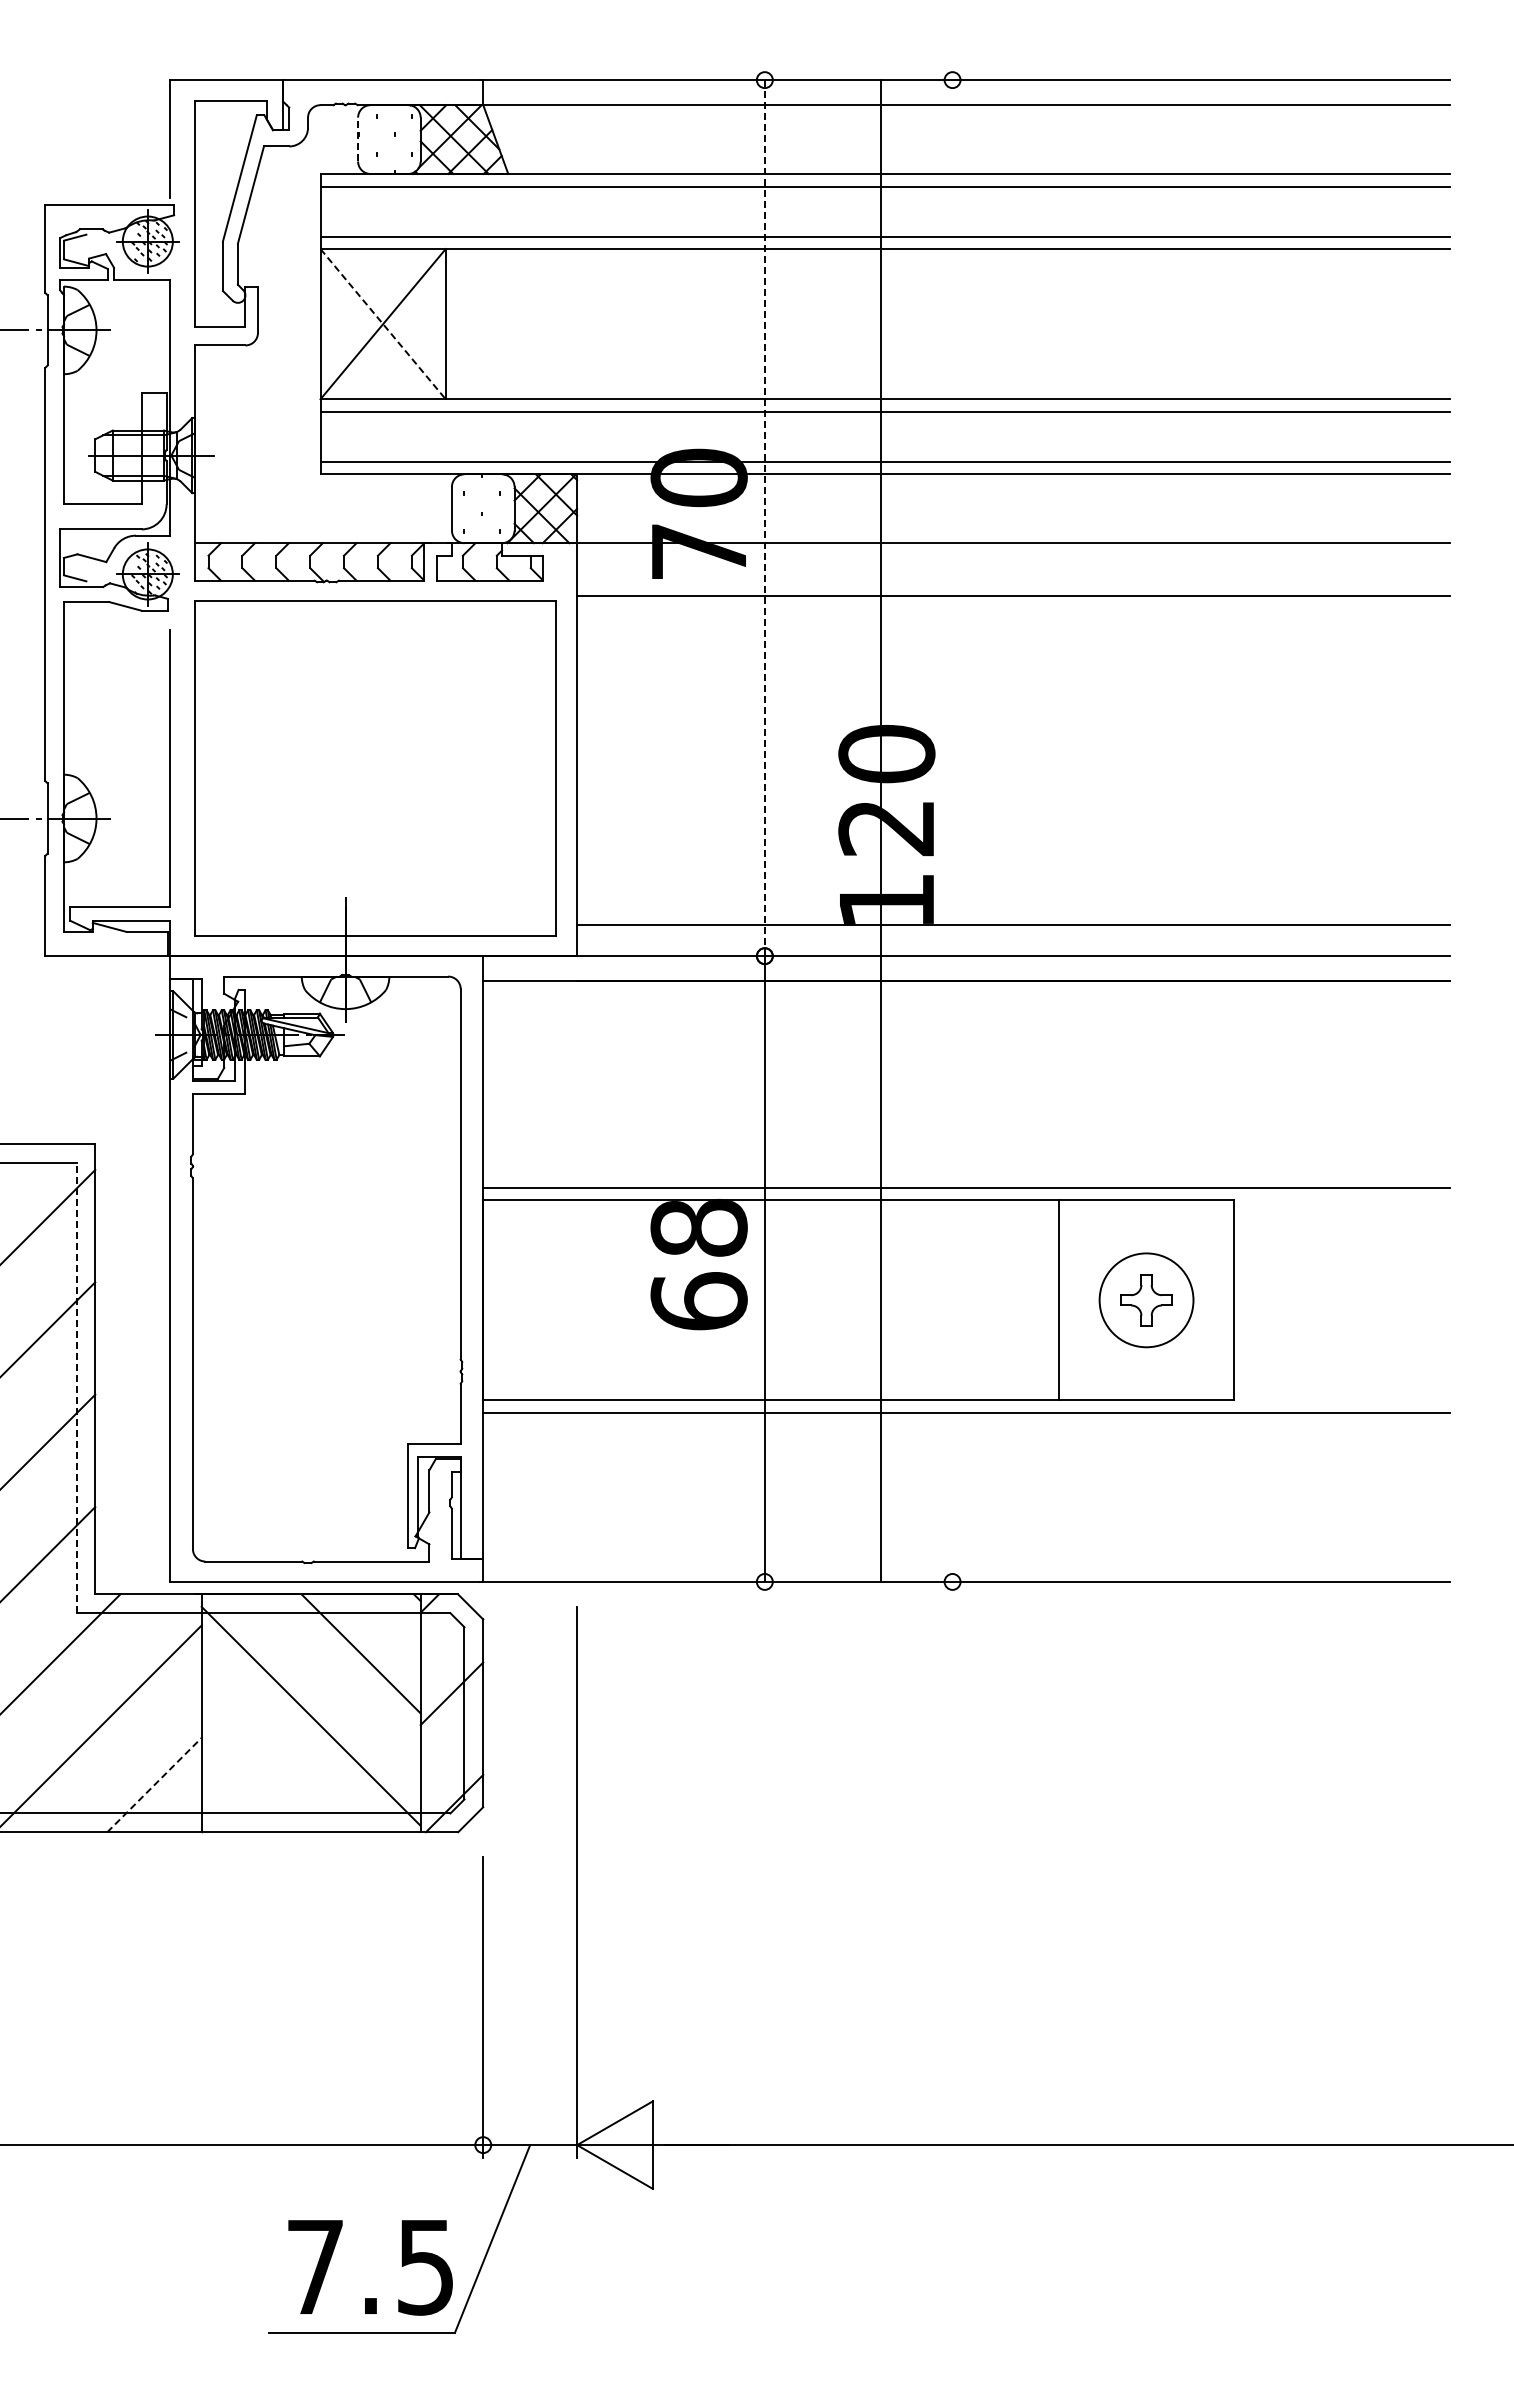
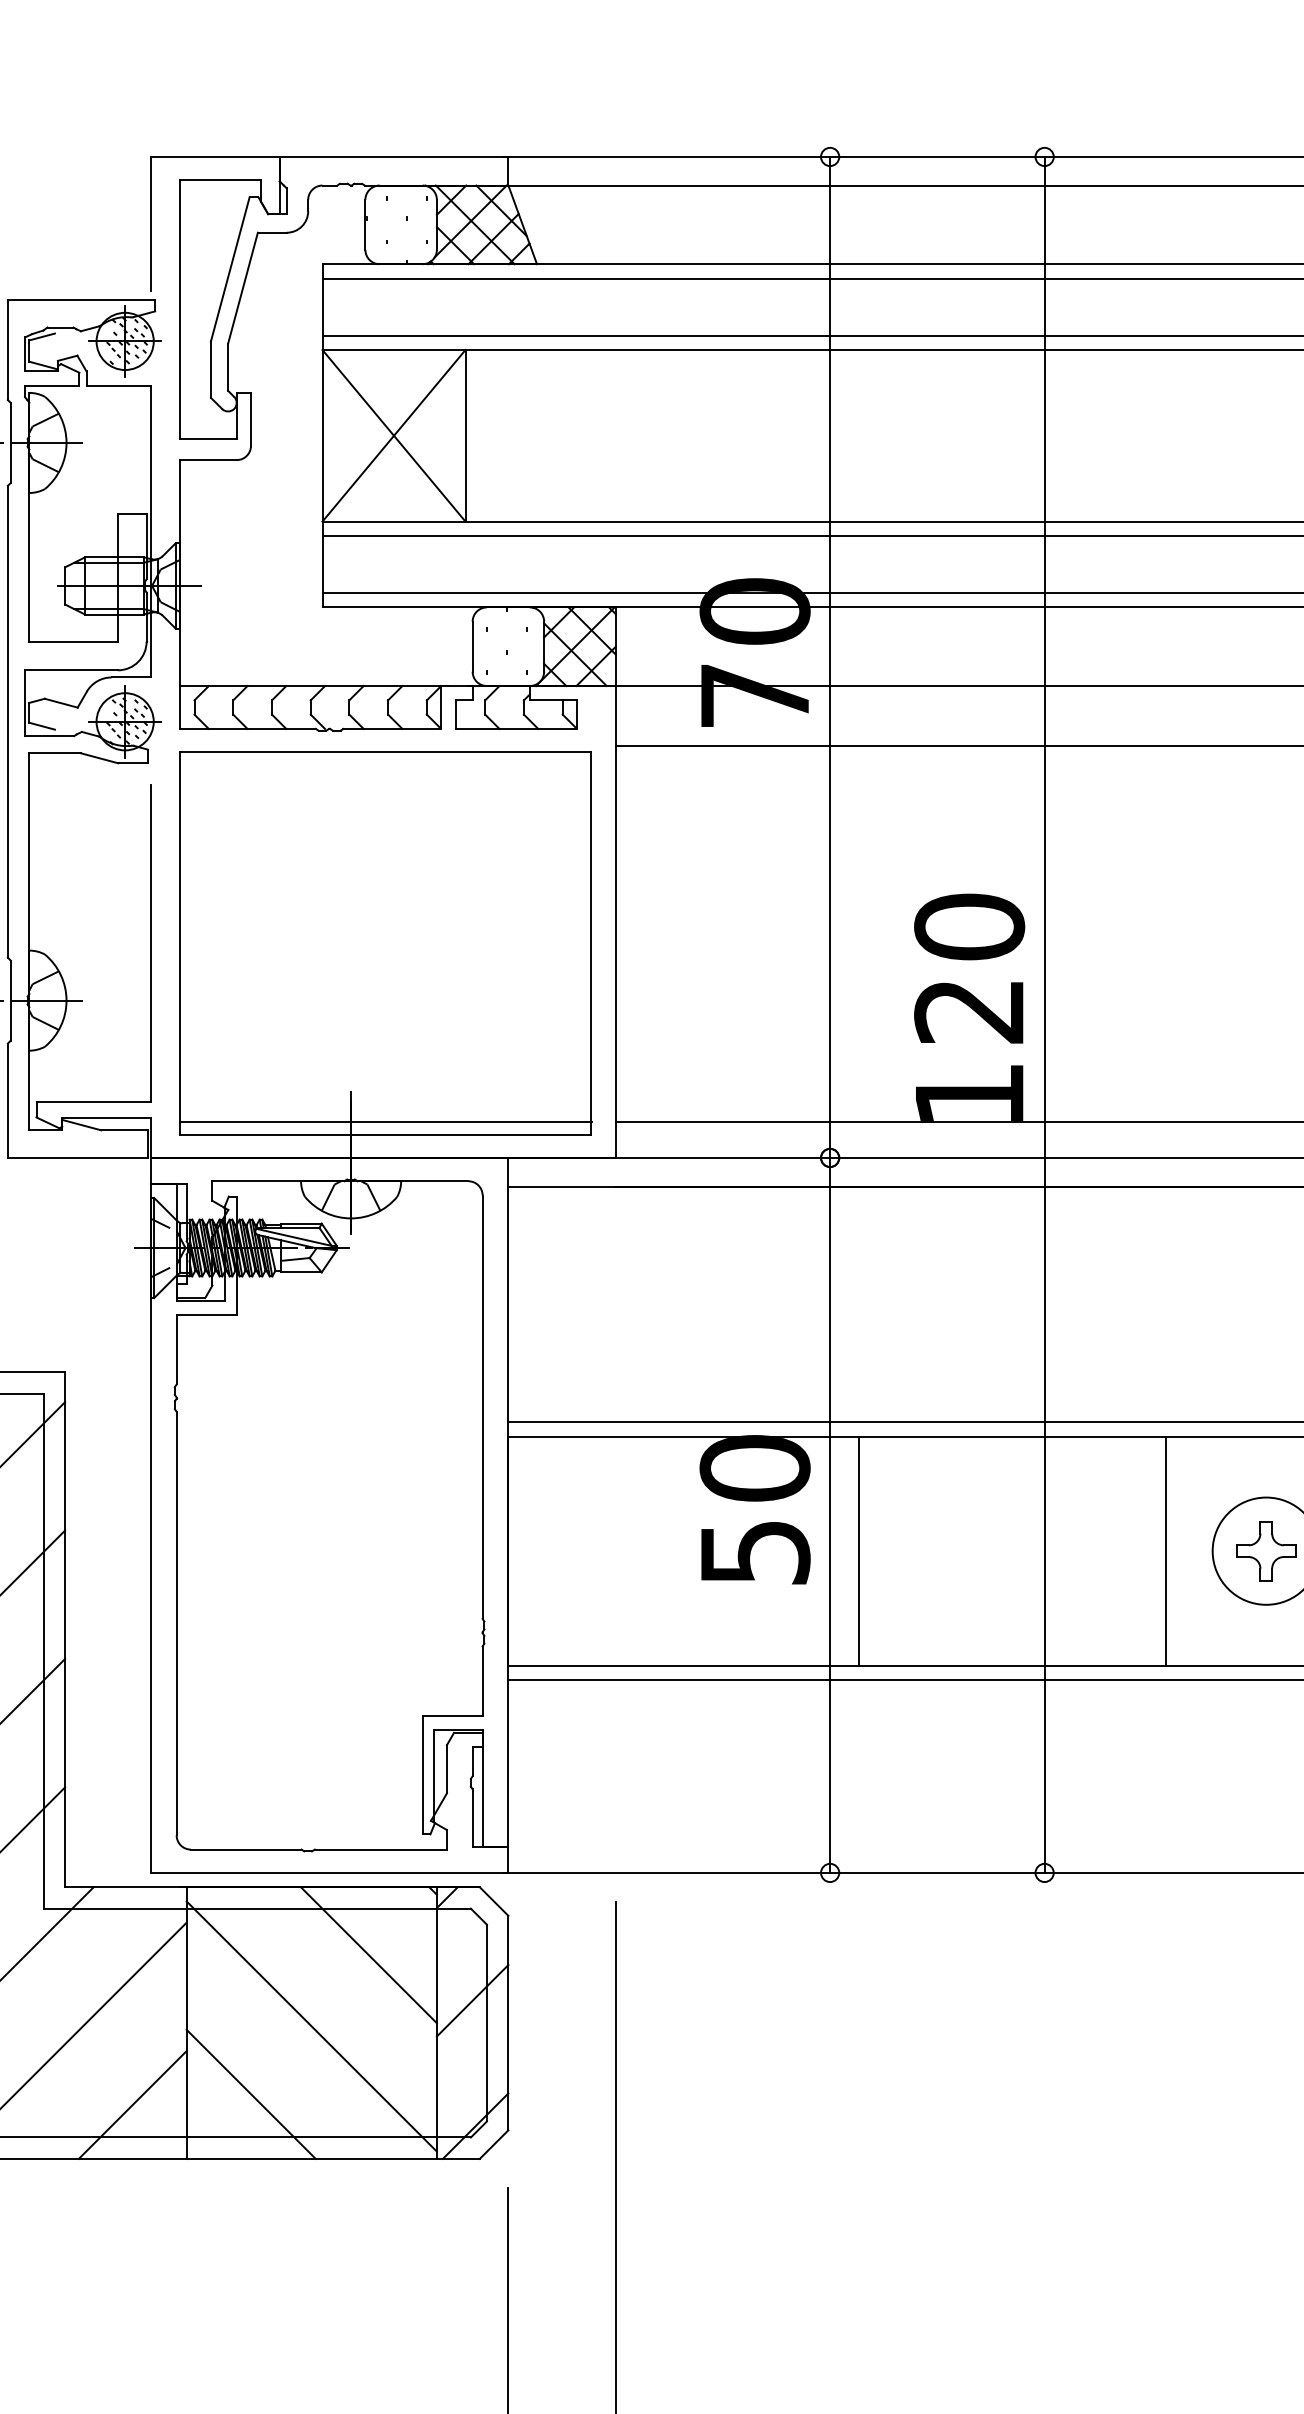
line: (358, 139) -> (365, 224), dashed -> solid
line: (383, 324) -> (394, 436), dashed -> solid
line: (764, 518) -> (829, 657), dashed -> solid
line: (880, 830) -> (1044, 1014), moved
line: (375, 924) -> (385, 1121), added
text: (698, 1264) -> (754, 1510), 68 -> 50
line: (789, 1300) -> (858, 1551), added
line: (76, 1387) -> (43, 1650), dashed -> solid
line: (257, 1775) -> (250, 2094), added
line: (154, 1785) -> (132, 2105), dashed -> solid

